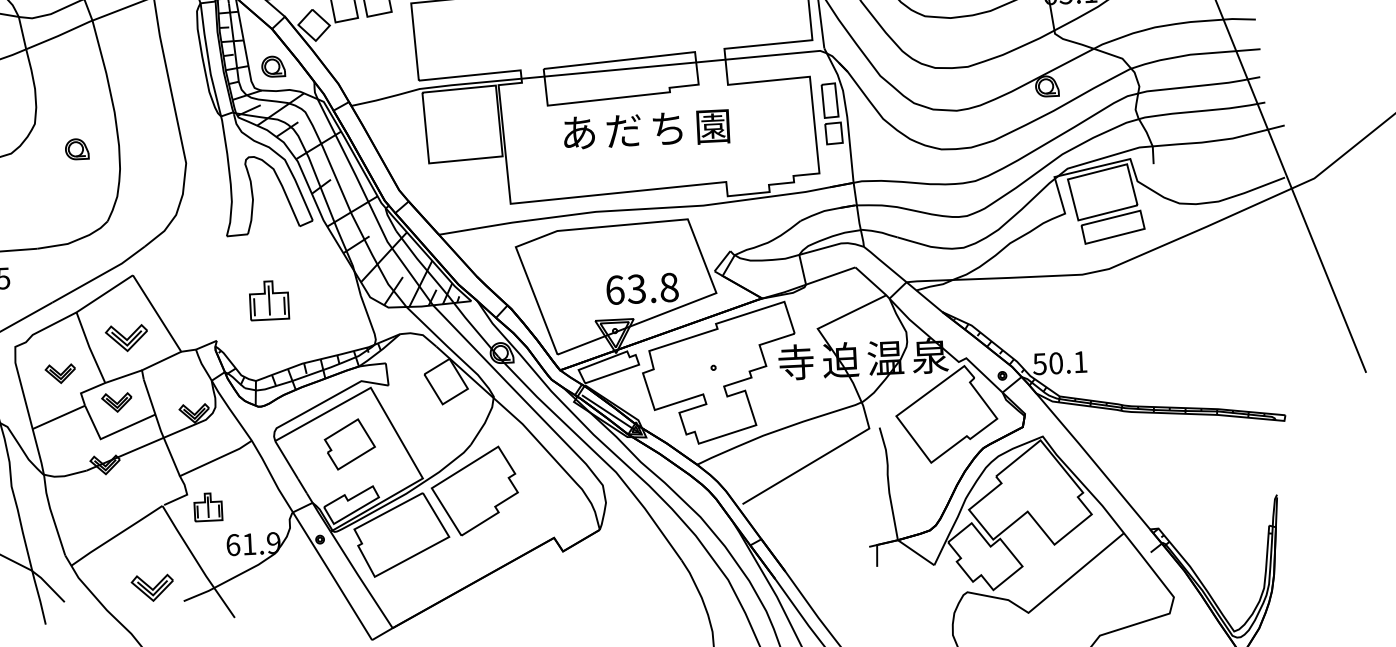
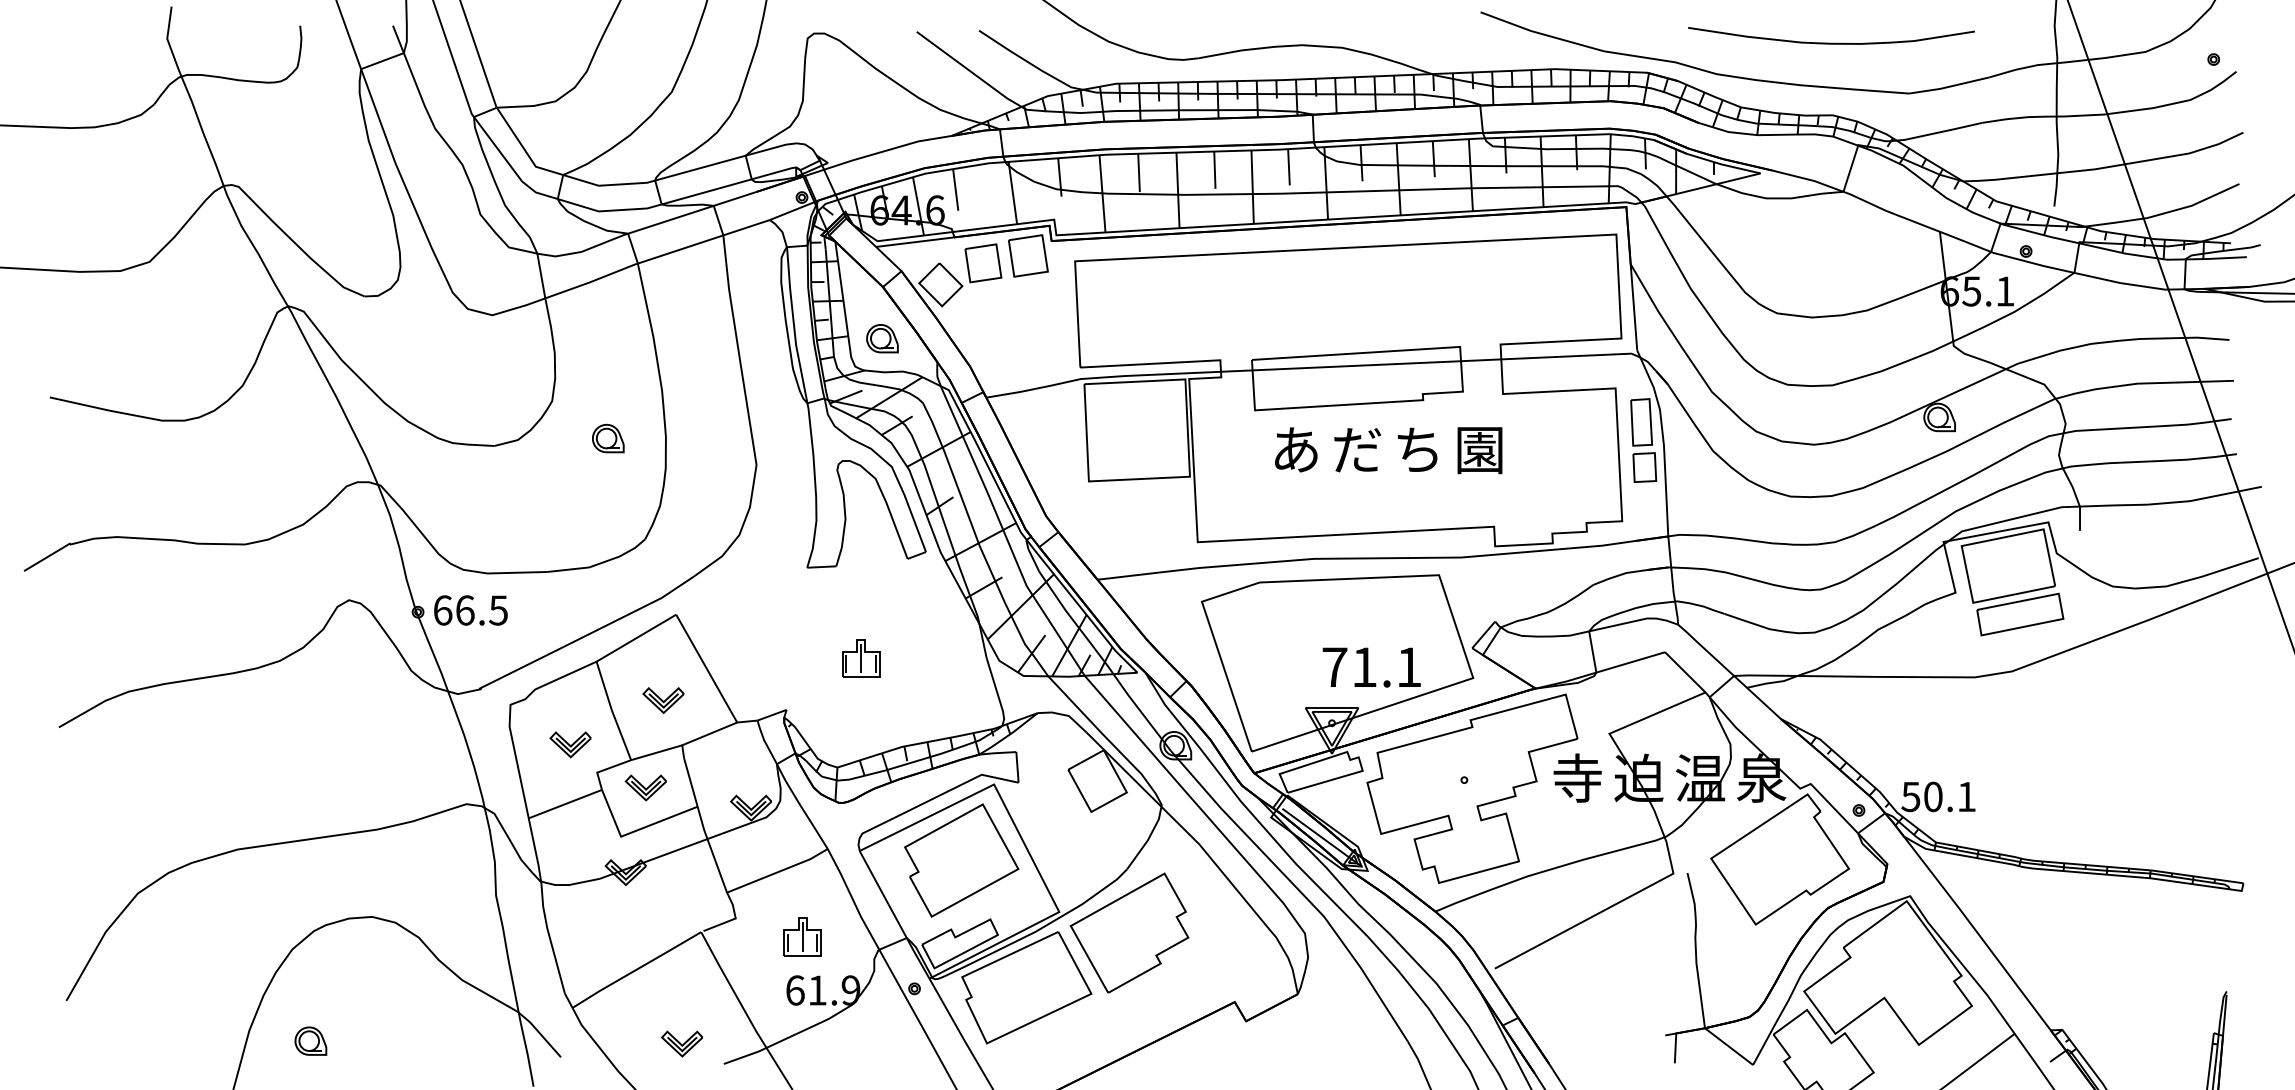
text: (641, 289) -> (1371, 667), 63.8 -> 71.1
part: (269, 300) -> (861, 658), size x0.71
part: (126, 338) -> (663, 700), size x0.71
part: (349, 444) -> (961, 860), size x1.67
part: (208, 506) -> (802, 936), moved
part: (152, 587) -> (681, 1043), size x0.71

